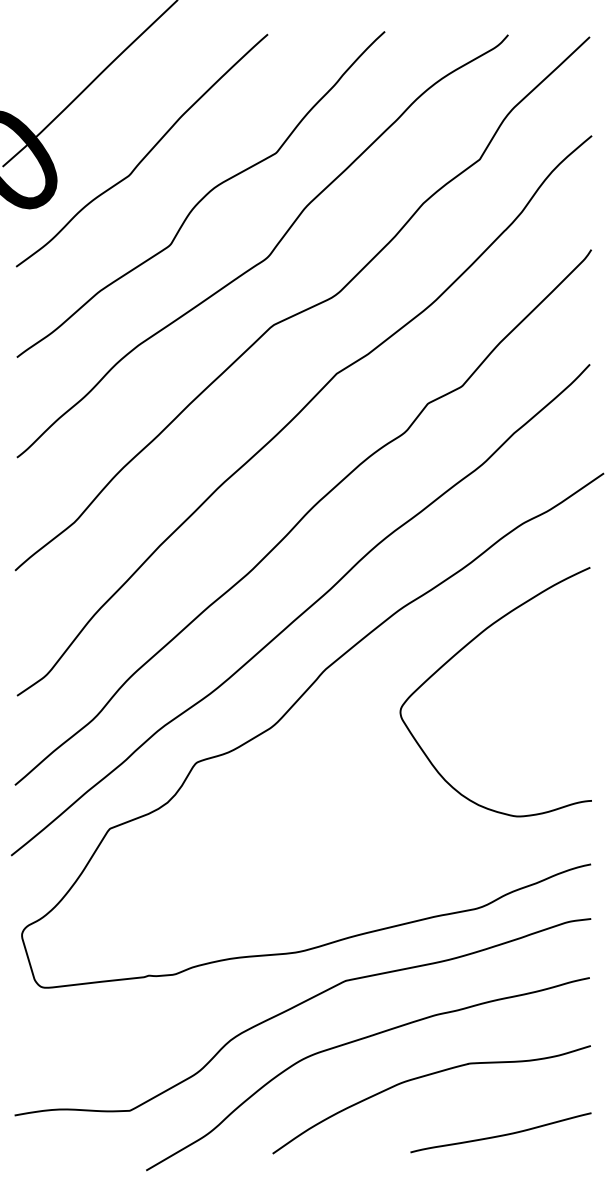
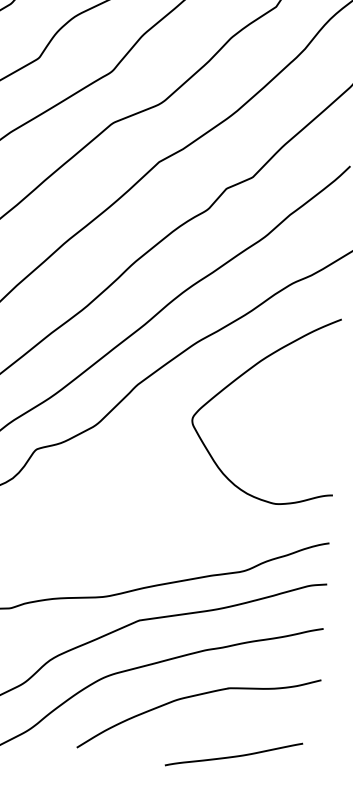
curve: (501, 1134) -> (234, 755), moved

